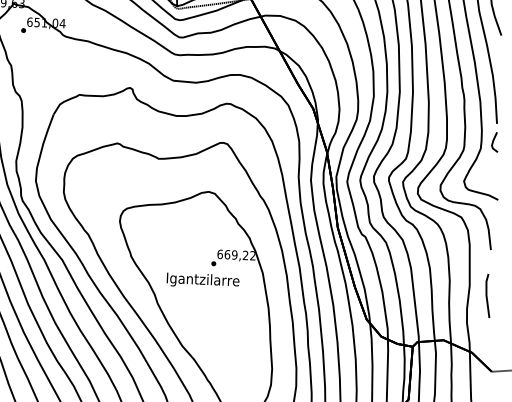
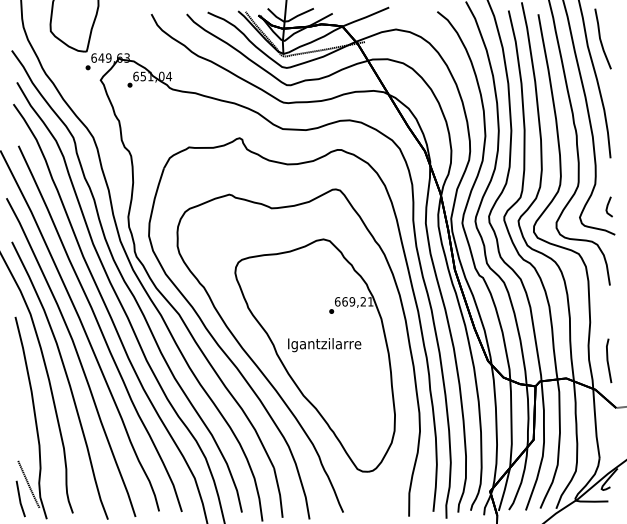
line: (494, 141) -> (608, 206), moved
text: (252, 255) -> (370, 301), 669,22 -> 669,21
text: (202, 281) -> (324, 345), moved
line: (487, 295) -> (608, 360), moved

